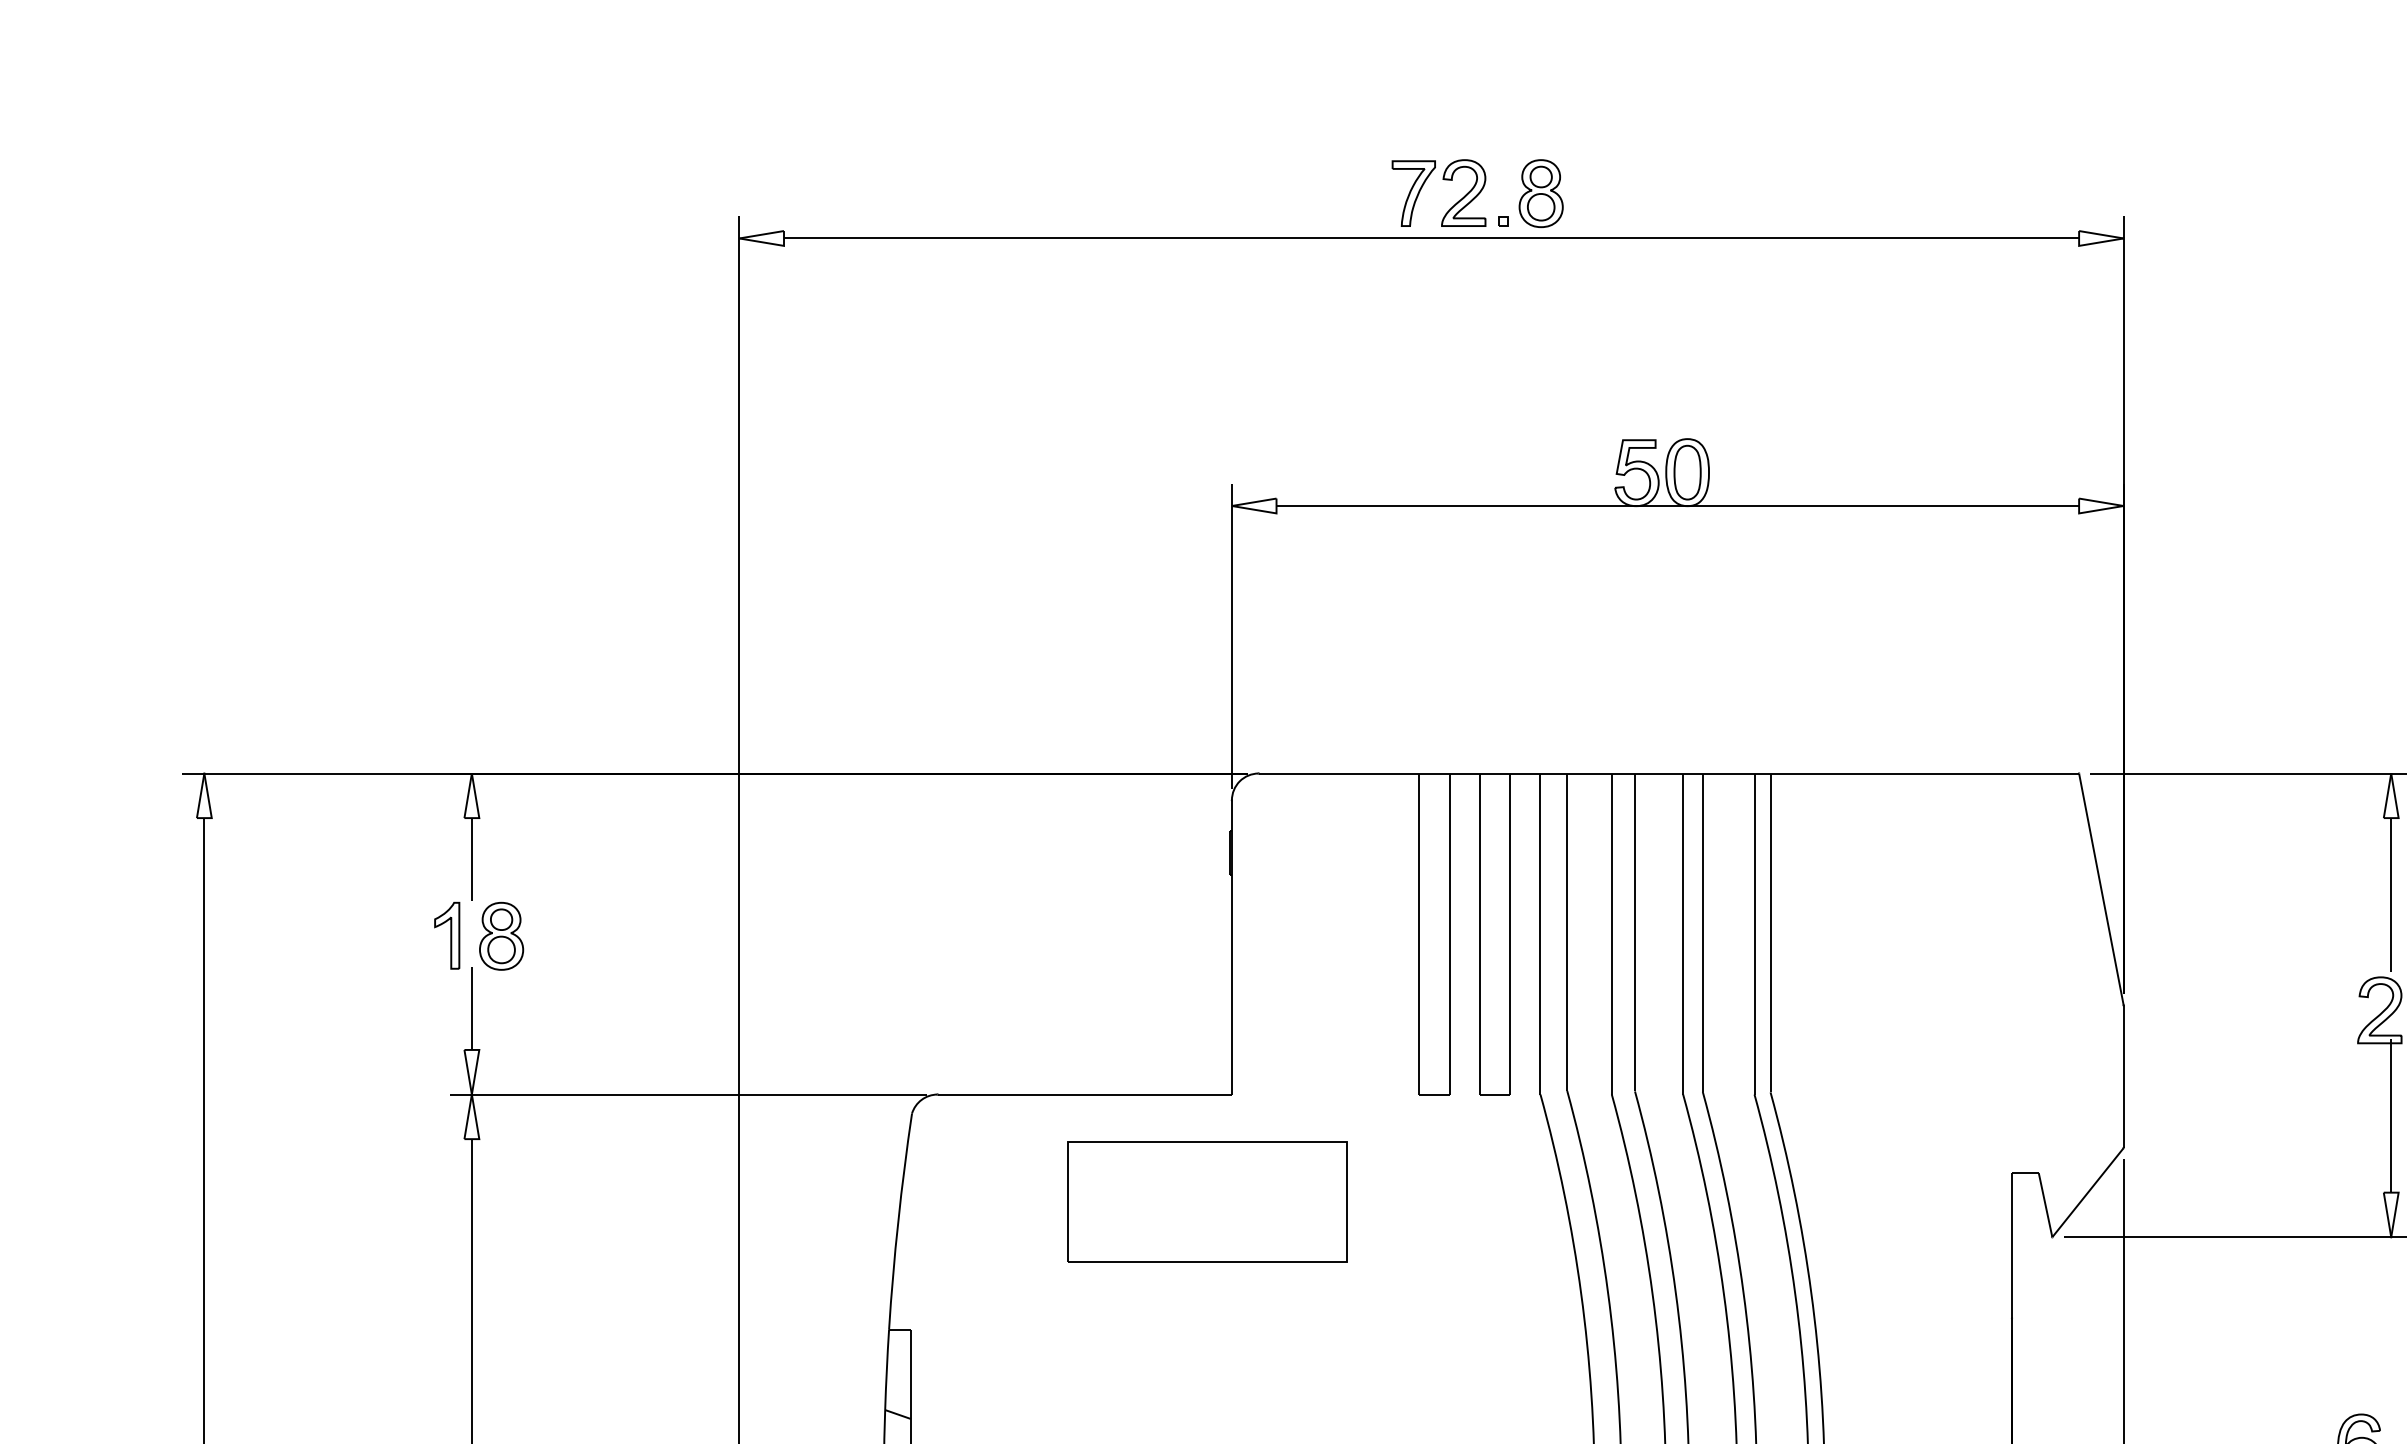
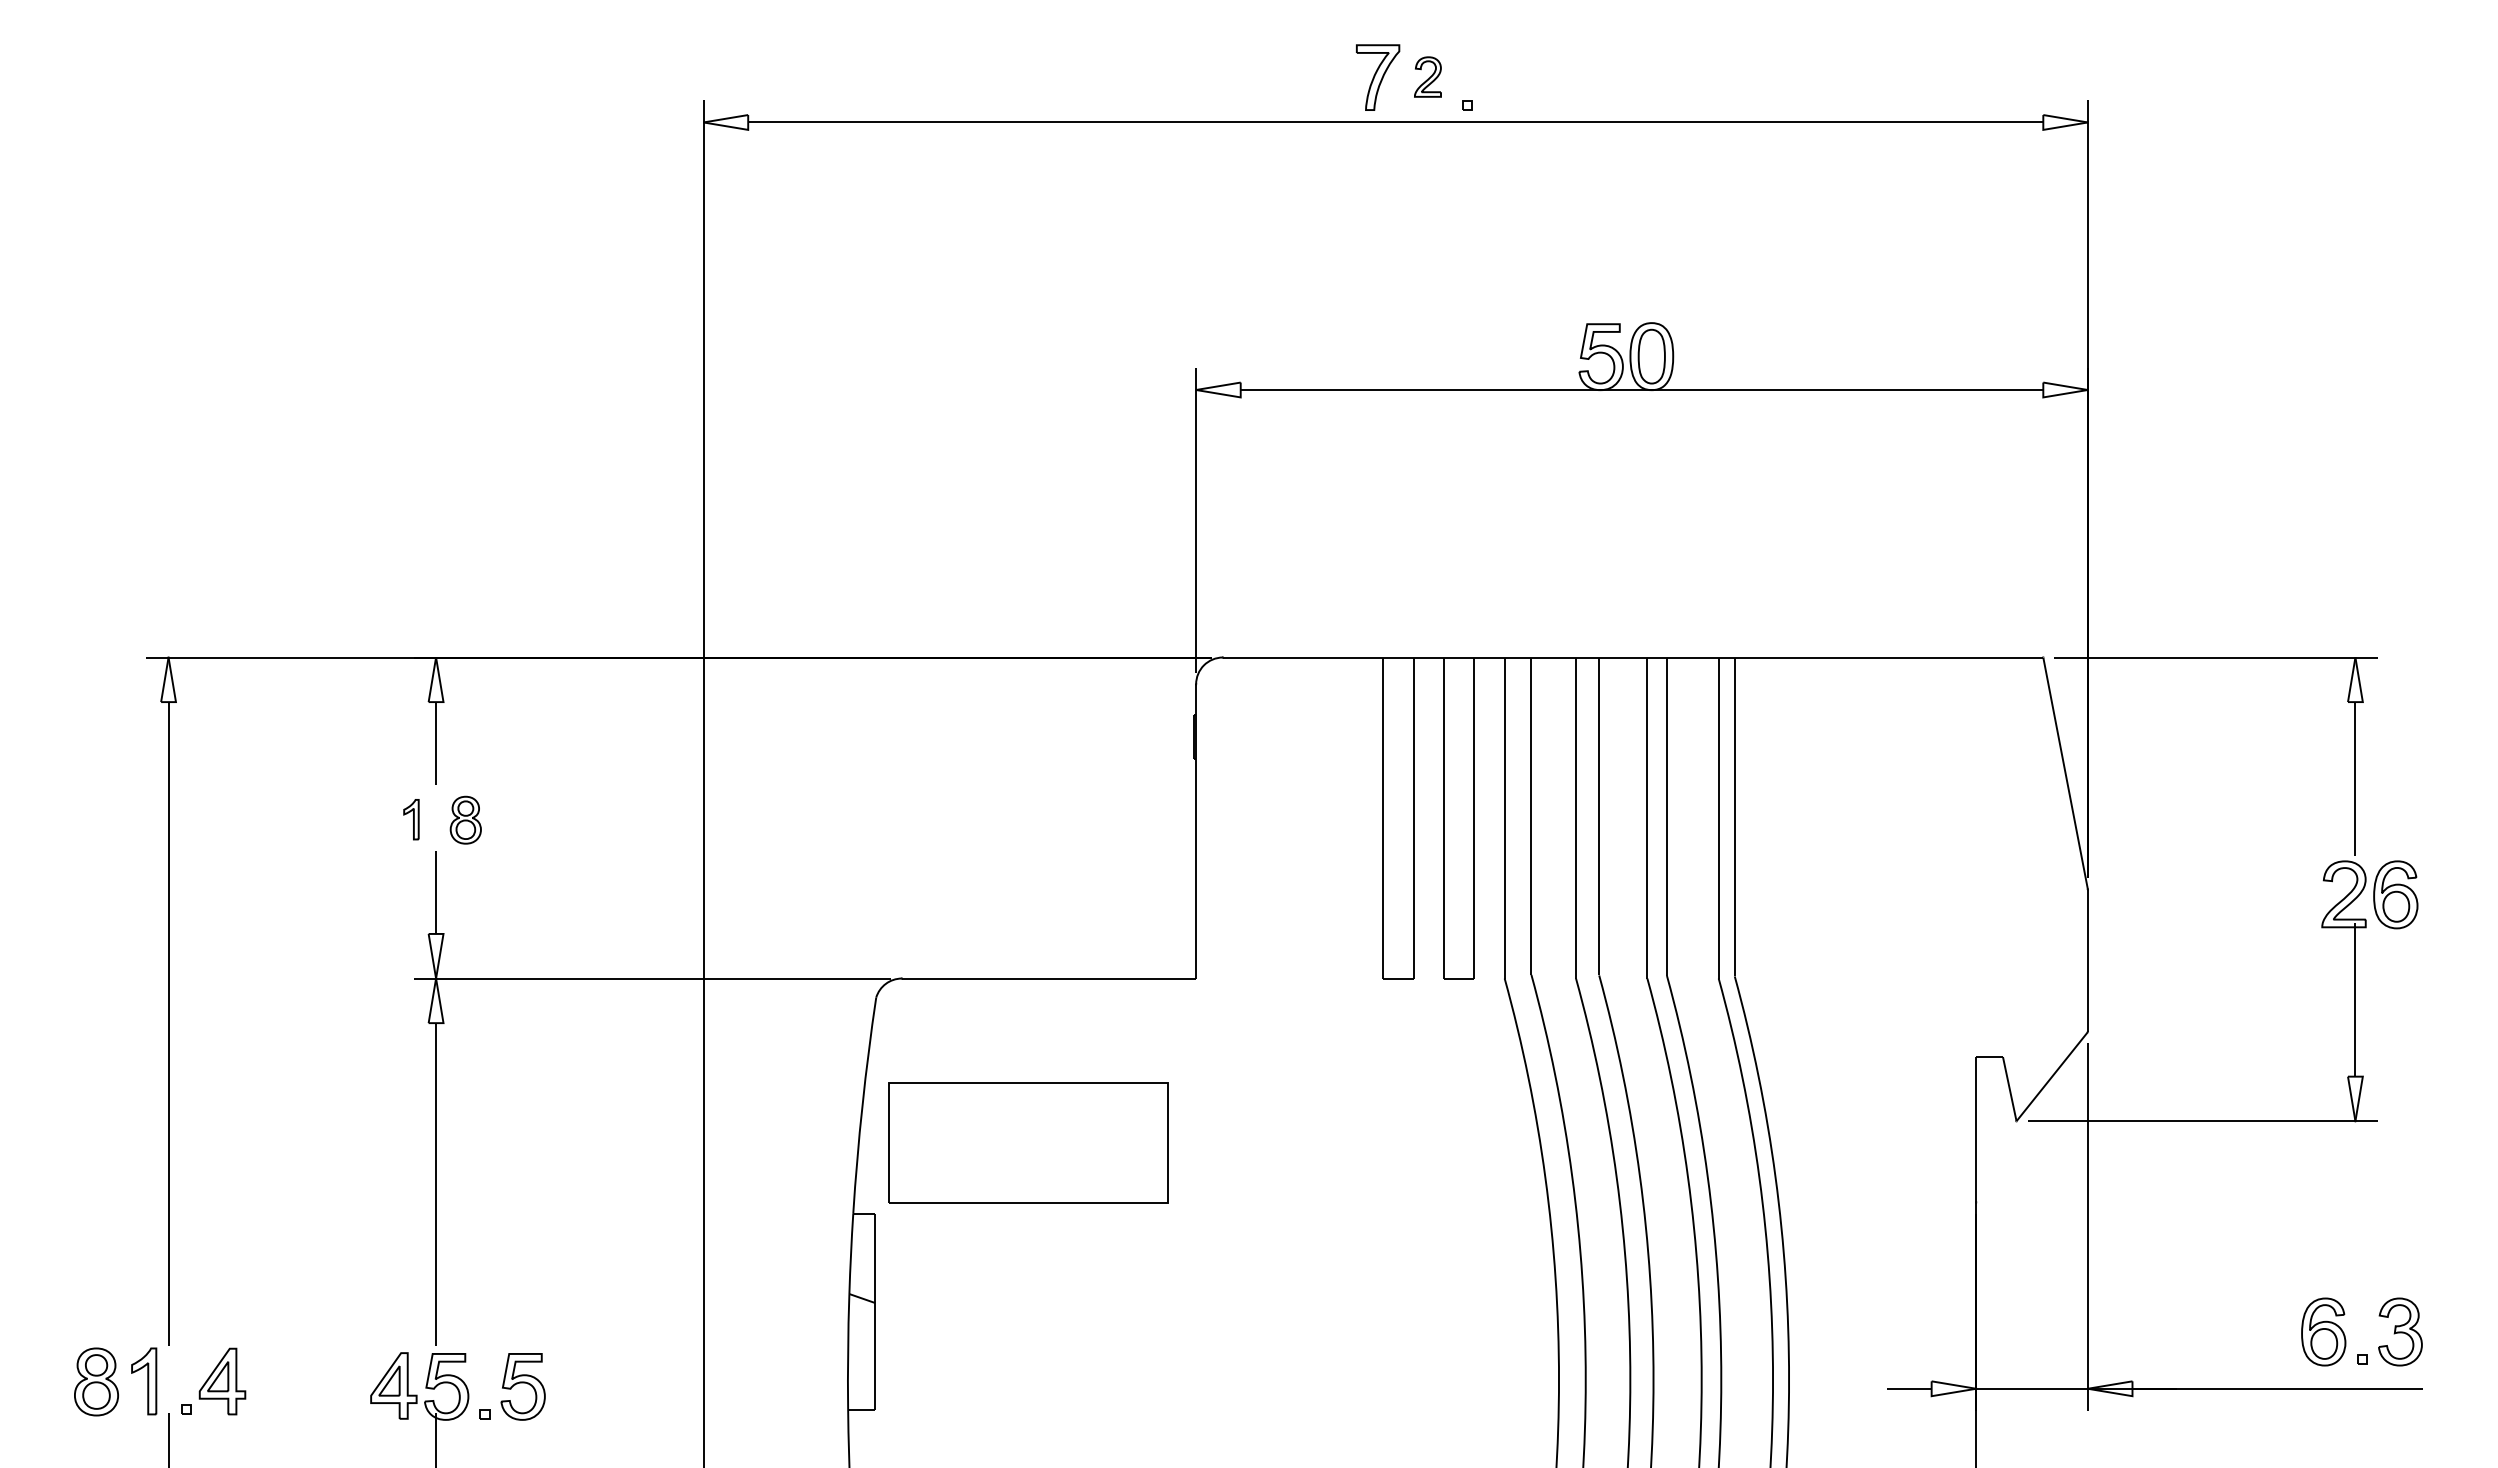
part: (1463, 192) -> (1427, 76), size x0.6
part: (1540, 193) -> (1504, 77), removed
part: (447, 935) -> (411, 819), size x0.6
part: (501, 935) -> (465, 819), size x0.7
part: (1207, 1201) -> (1028, 1142), moved

